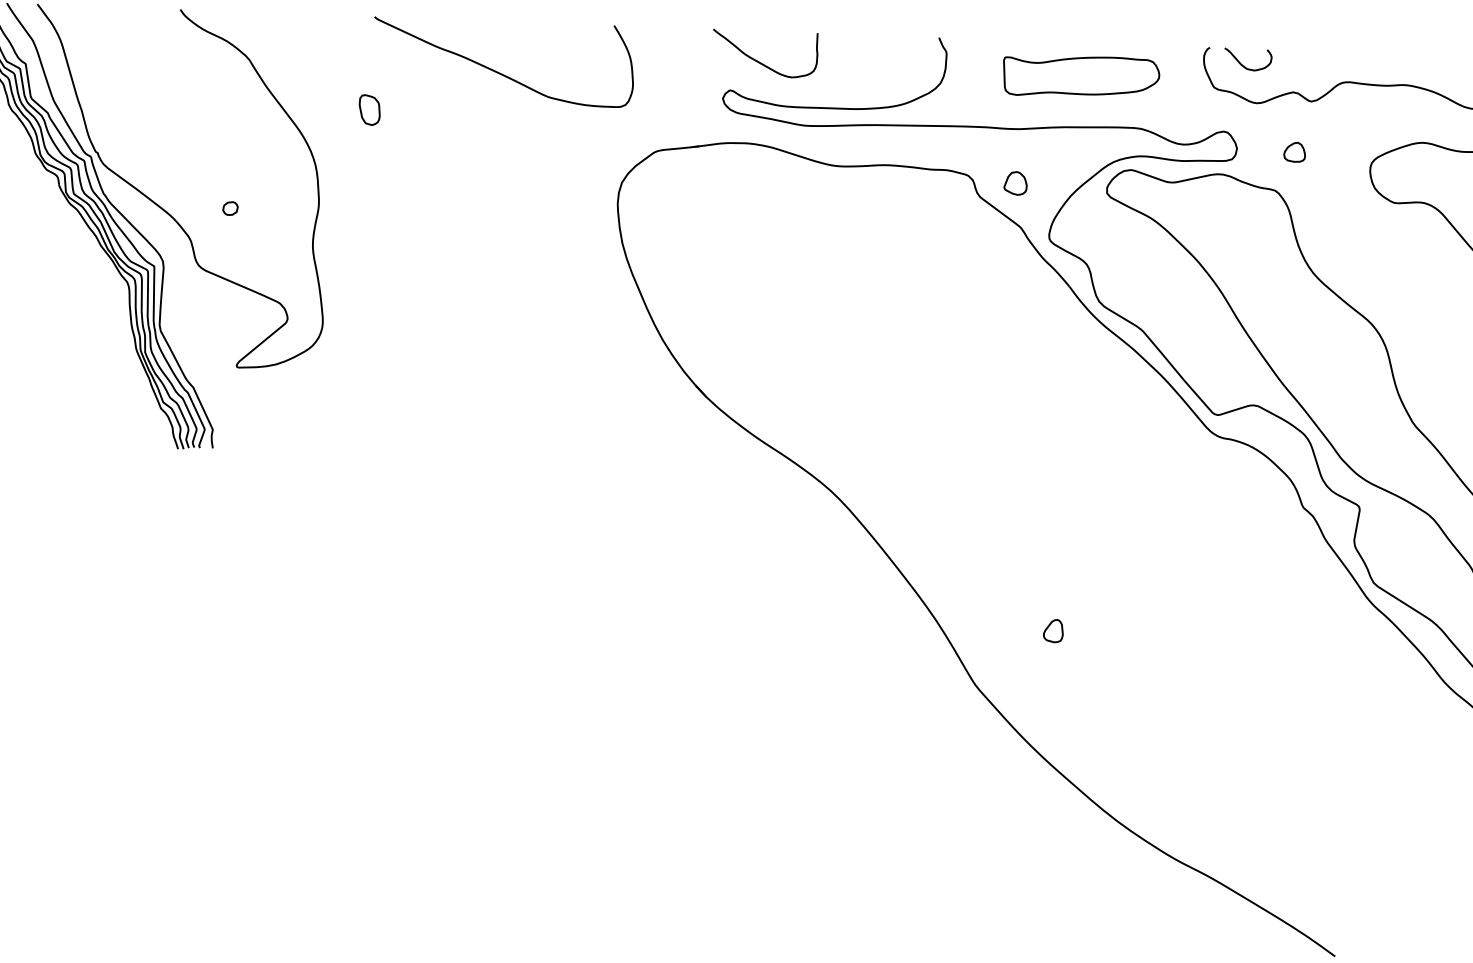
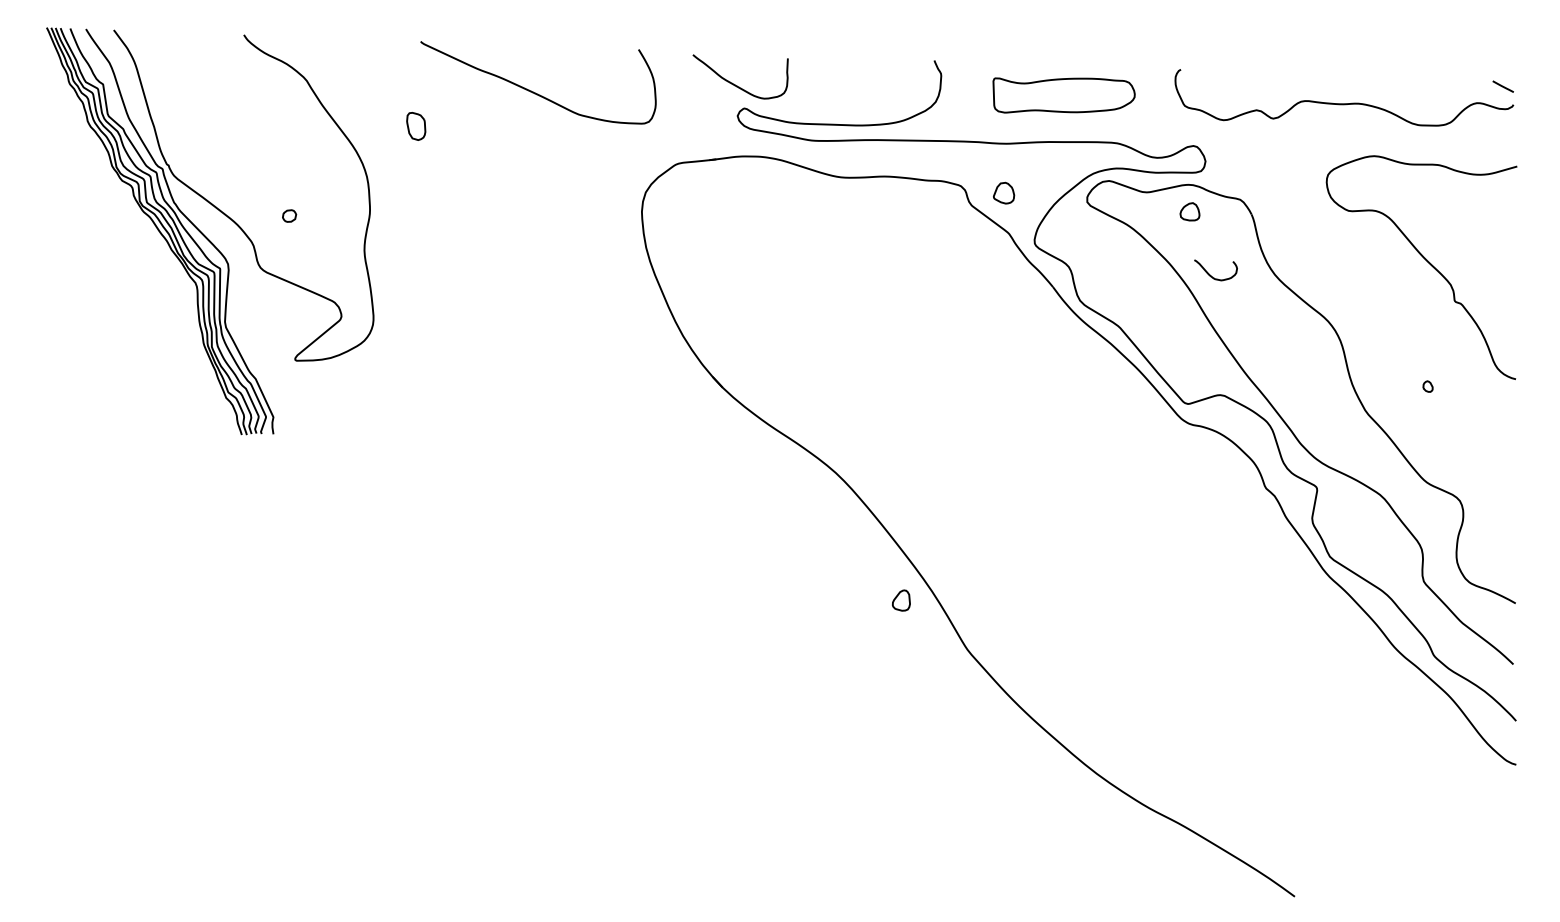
curve: (760, 61) -> (735, 84), moved
curve: (1242, 64) -> (1210, 274), moved
part: (1294, 151) -> (1189, 211), moved
part: (1053, 631) -> (901, 600), moved

